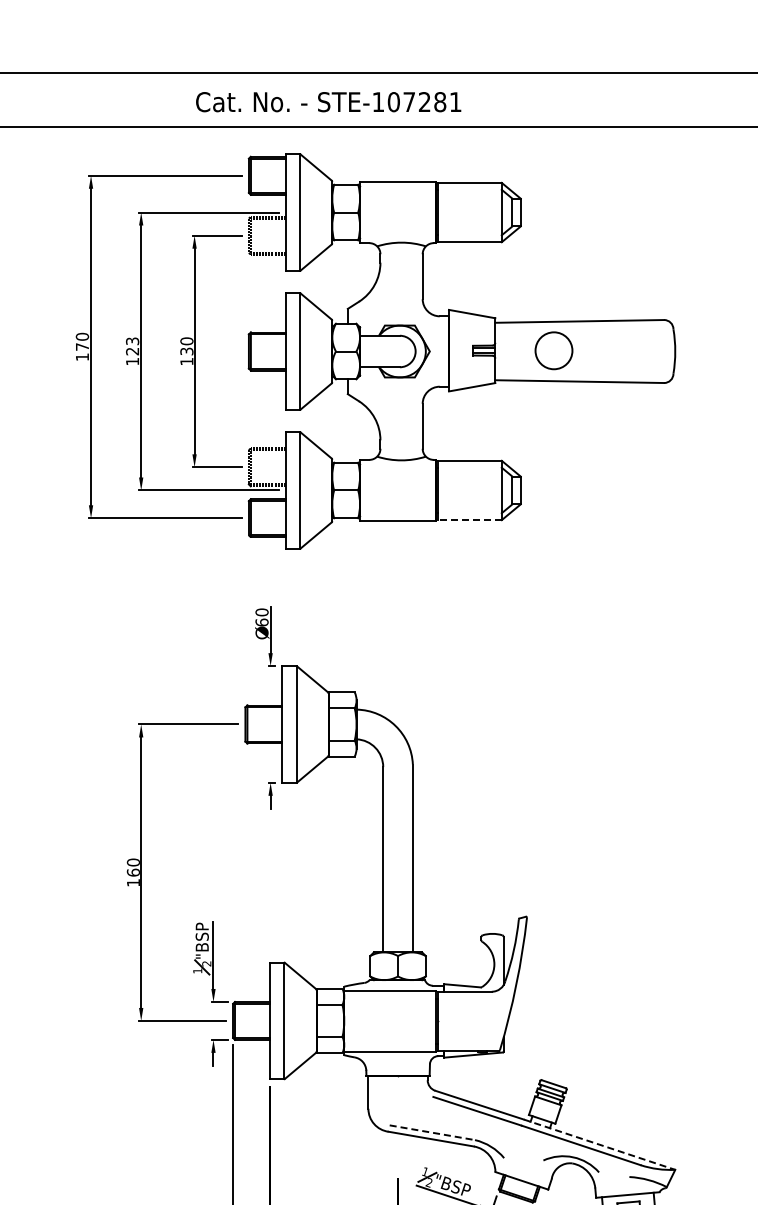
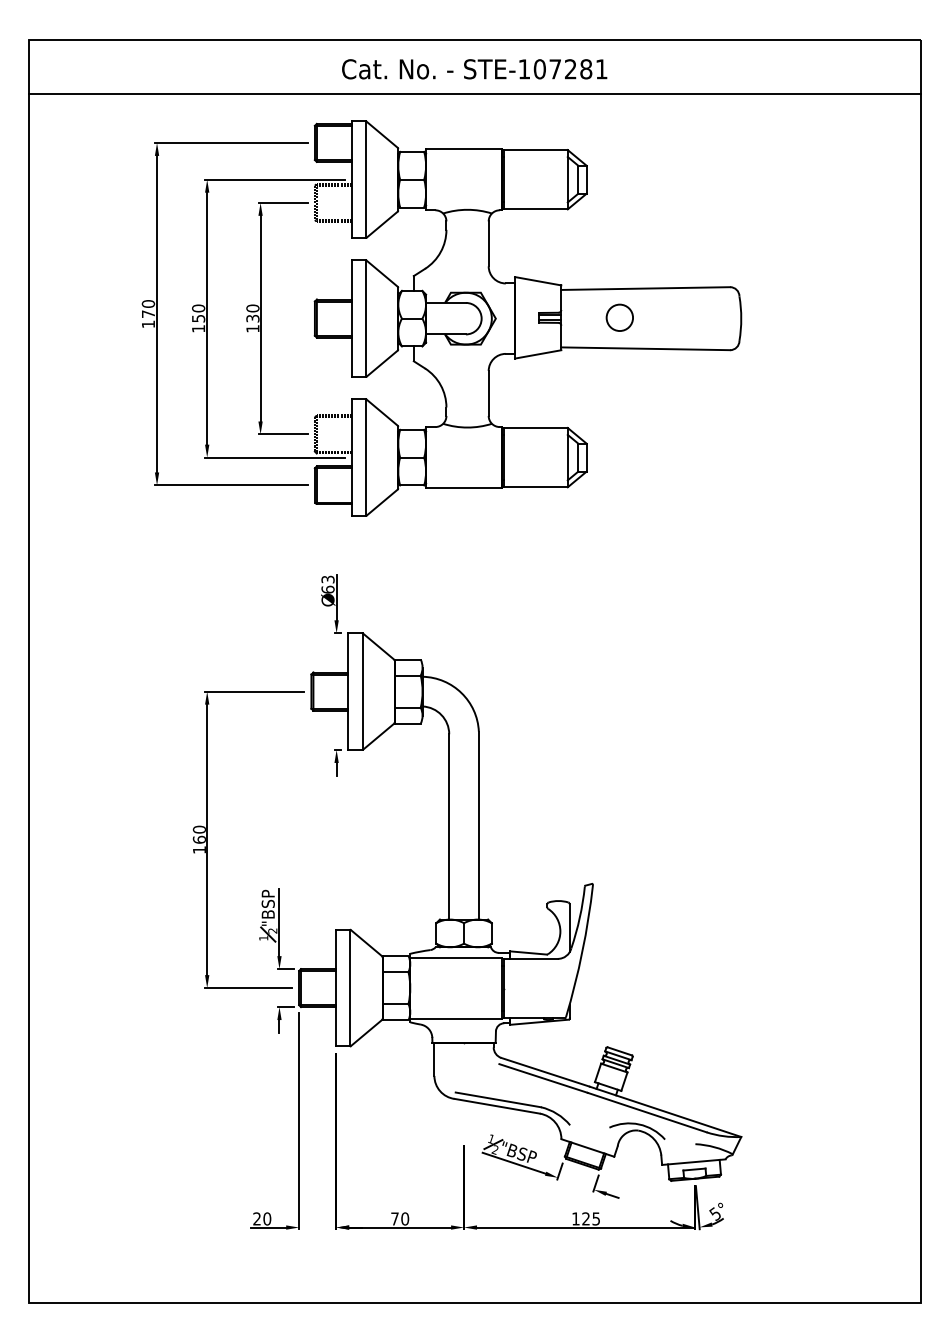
text: (328, 102) -> (474, 69), moved
text: (132, 346) -> (198, 313), 123 -> 150
circle: (553, 350) -> (619, 317), size x0.71
line: (469, 520) -> (535, 487), dashed -> solid
text: (261, 612) -> (327, 579), 60 -> 63
line: (432, 1132) -> (498, 1099), dashed -> solid
line: (599, 1144) -> (665, 1111), dashed -> solid

